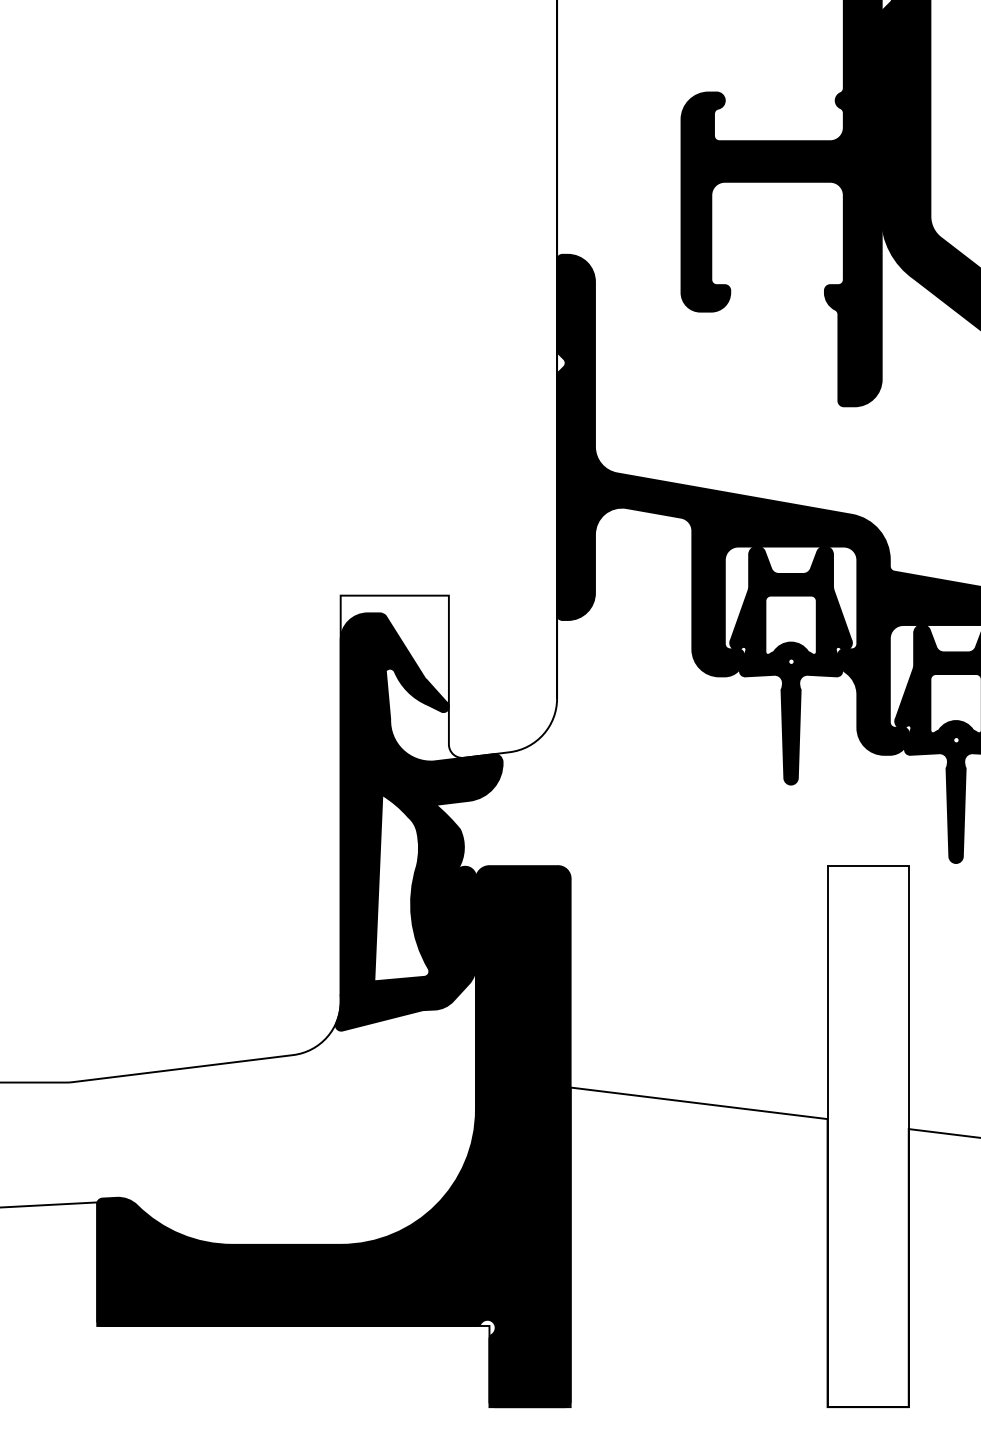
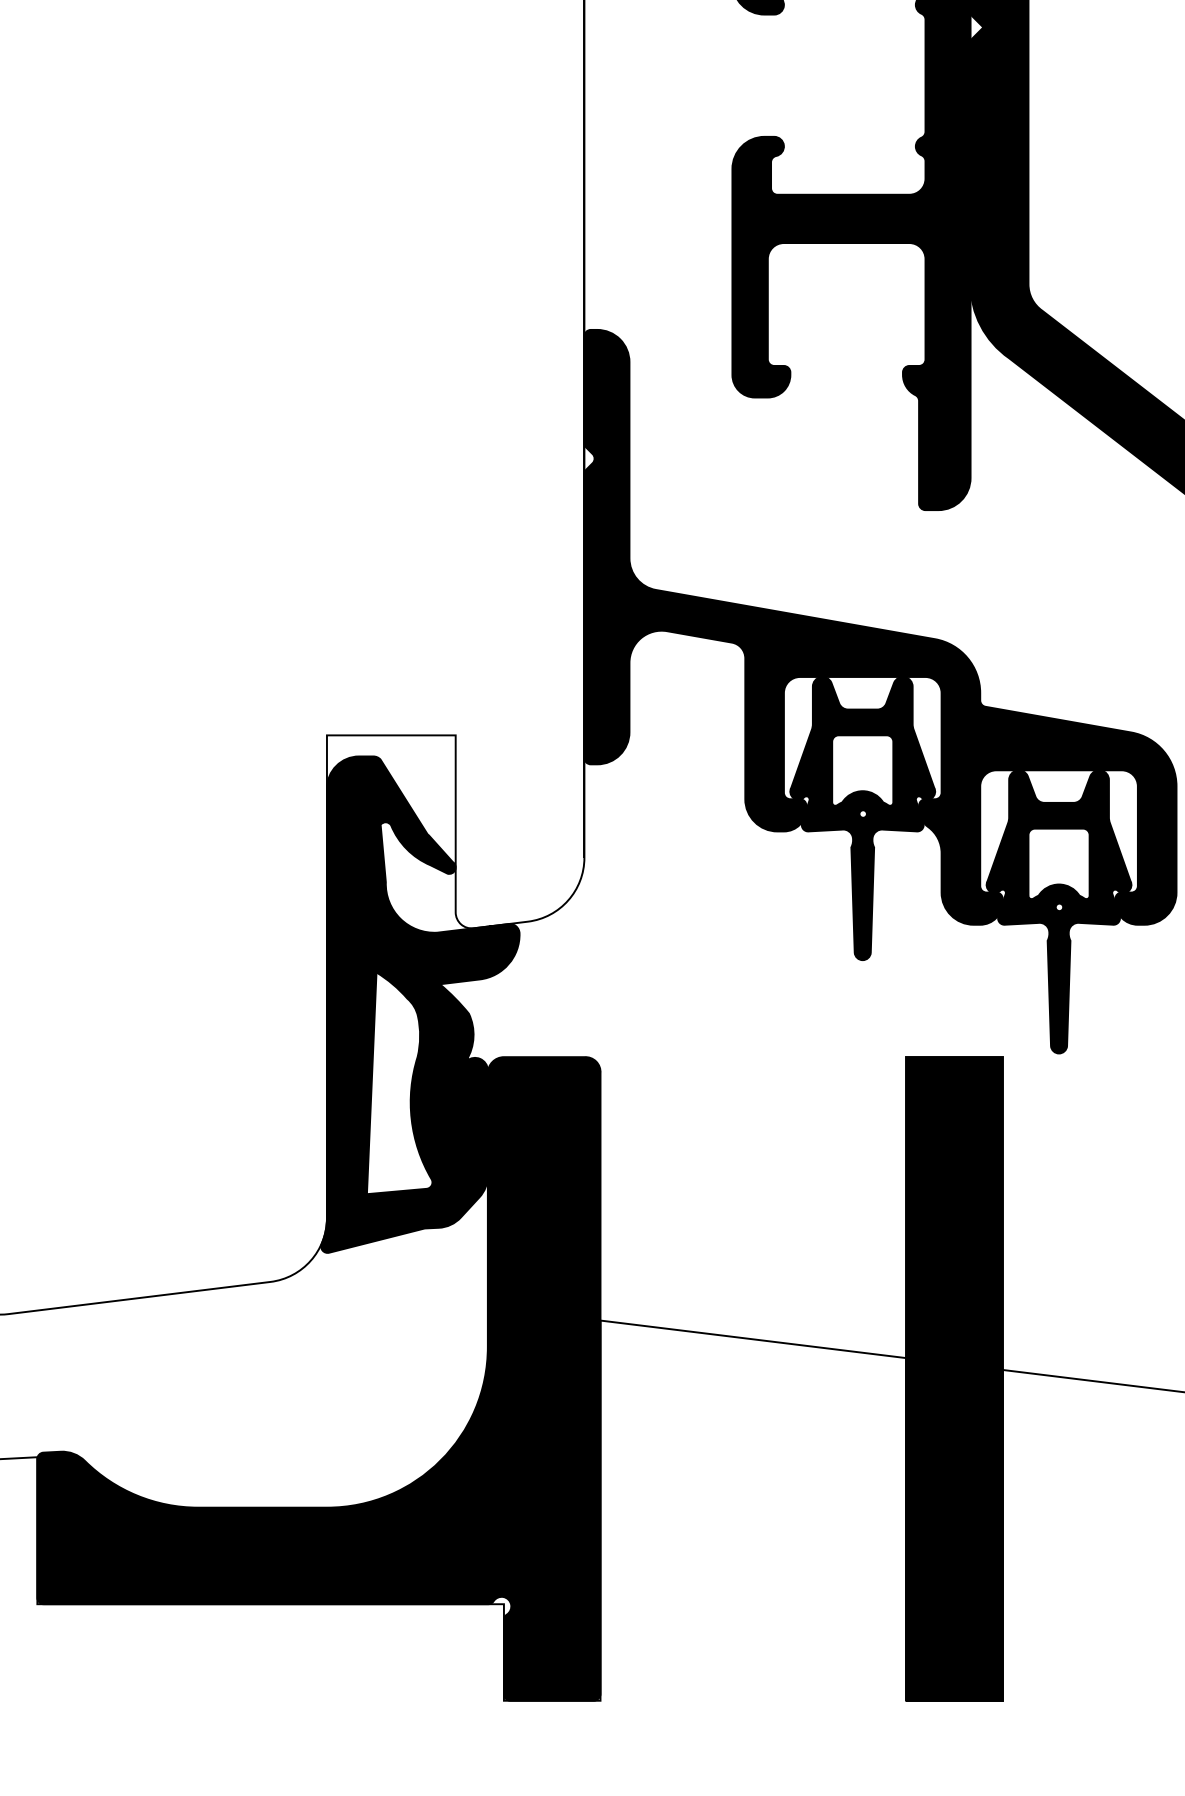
fill: (868, 1136) -> (954, 1378), added

